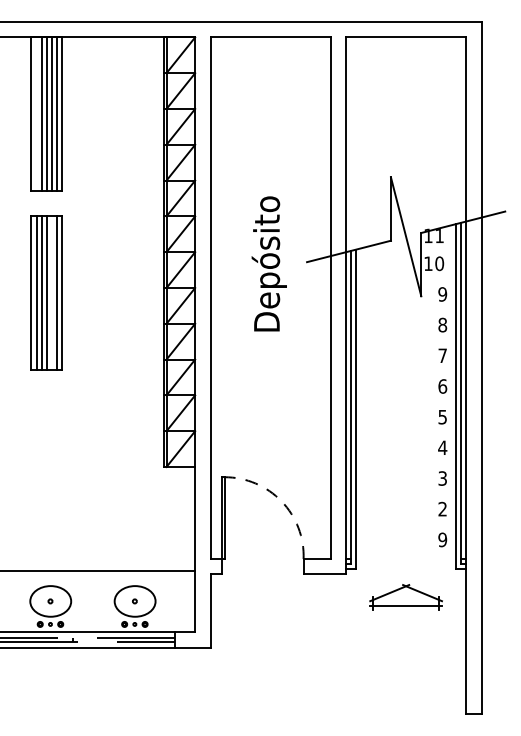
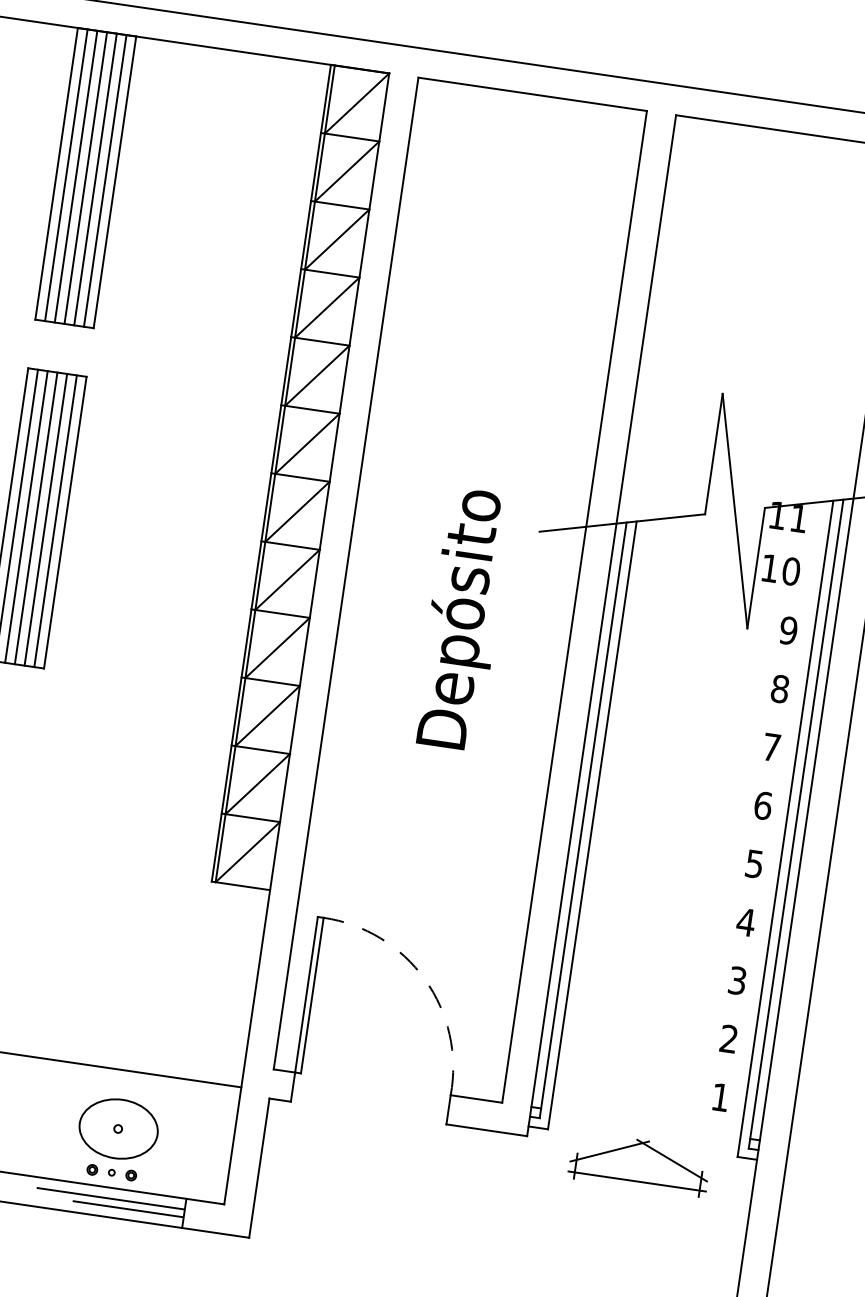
line: (36, 113) -> (66, 174), added
text: (268, 263) -> (461, 618), moved
line: (51, 292) -> (45, 518), added
text: (442, 539) -> (720, 1096), 9 -> 1
part: (405, 597) -> (638, 1164), moved

